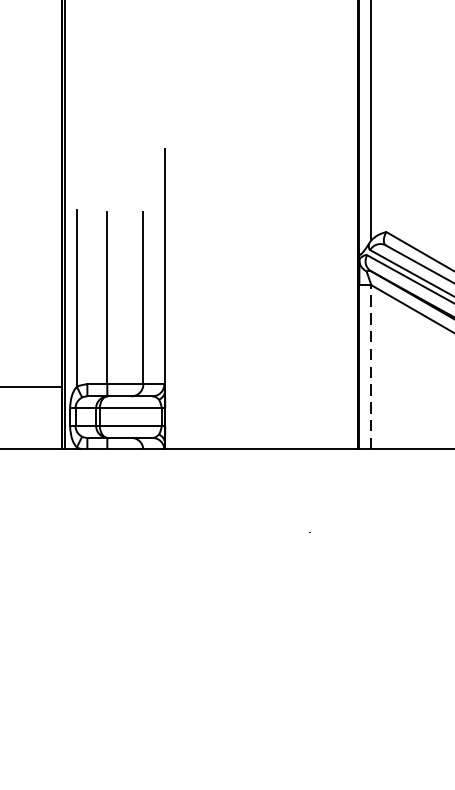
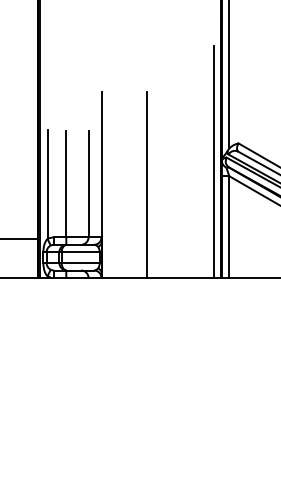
line: (345, 261) -> (213, 161), added
line: (237, 298) -> (146, 184), added
line: (371, 366) -> (229, 226), dashed -> solid

